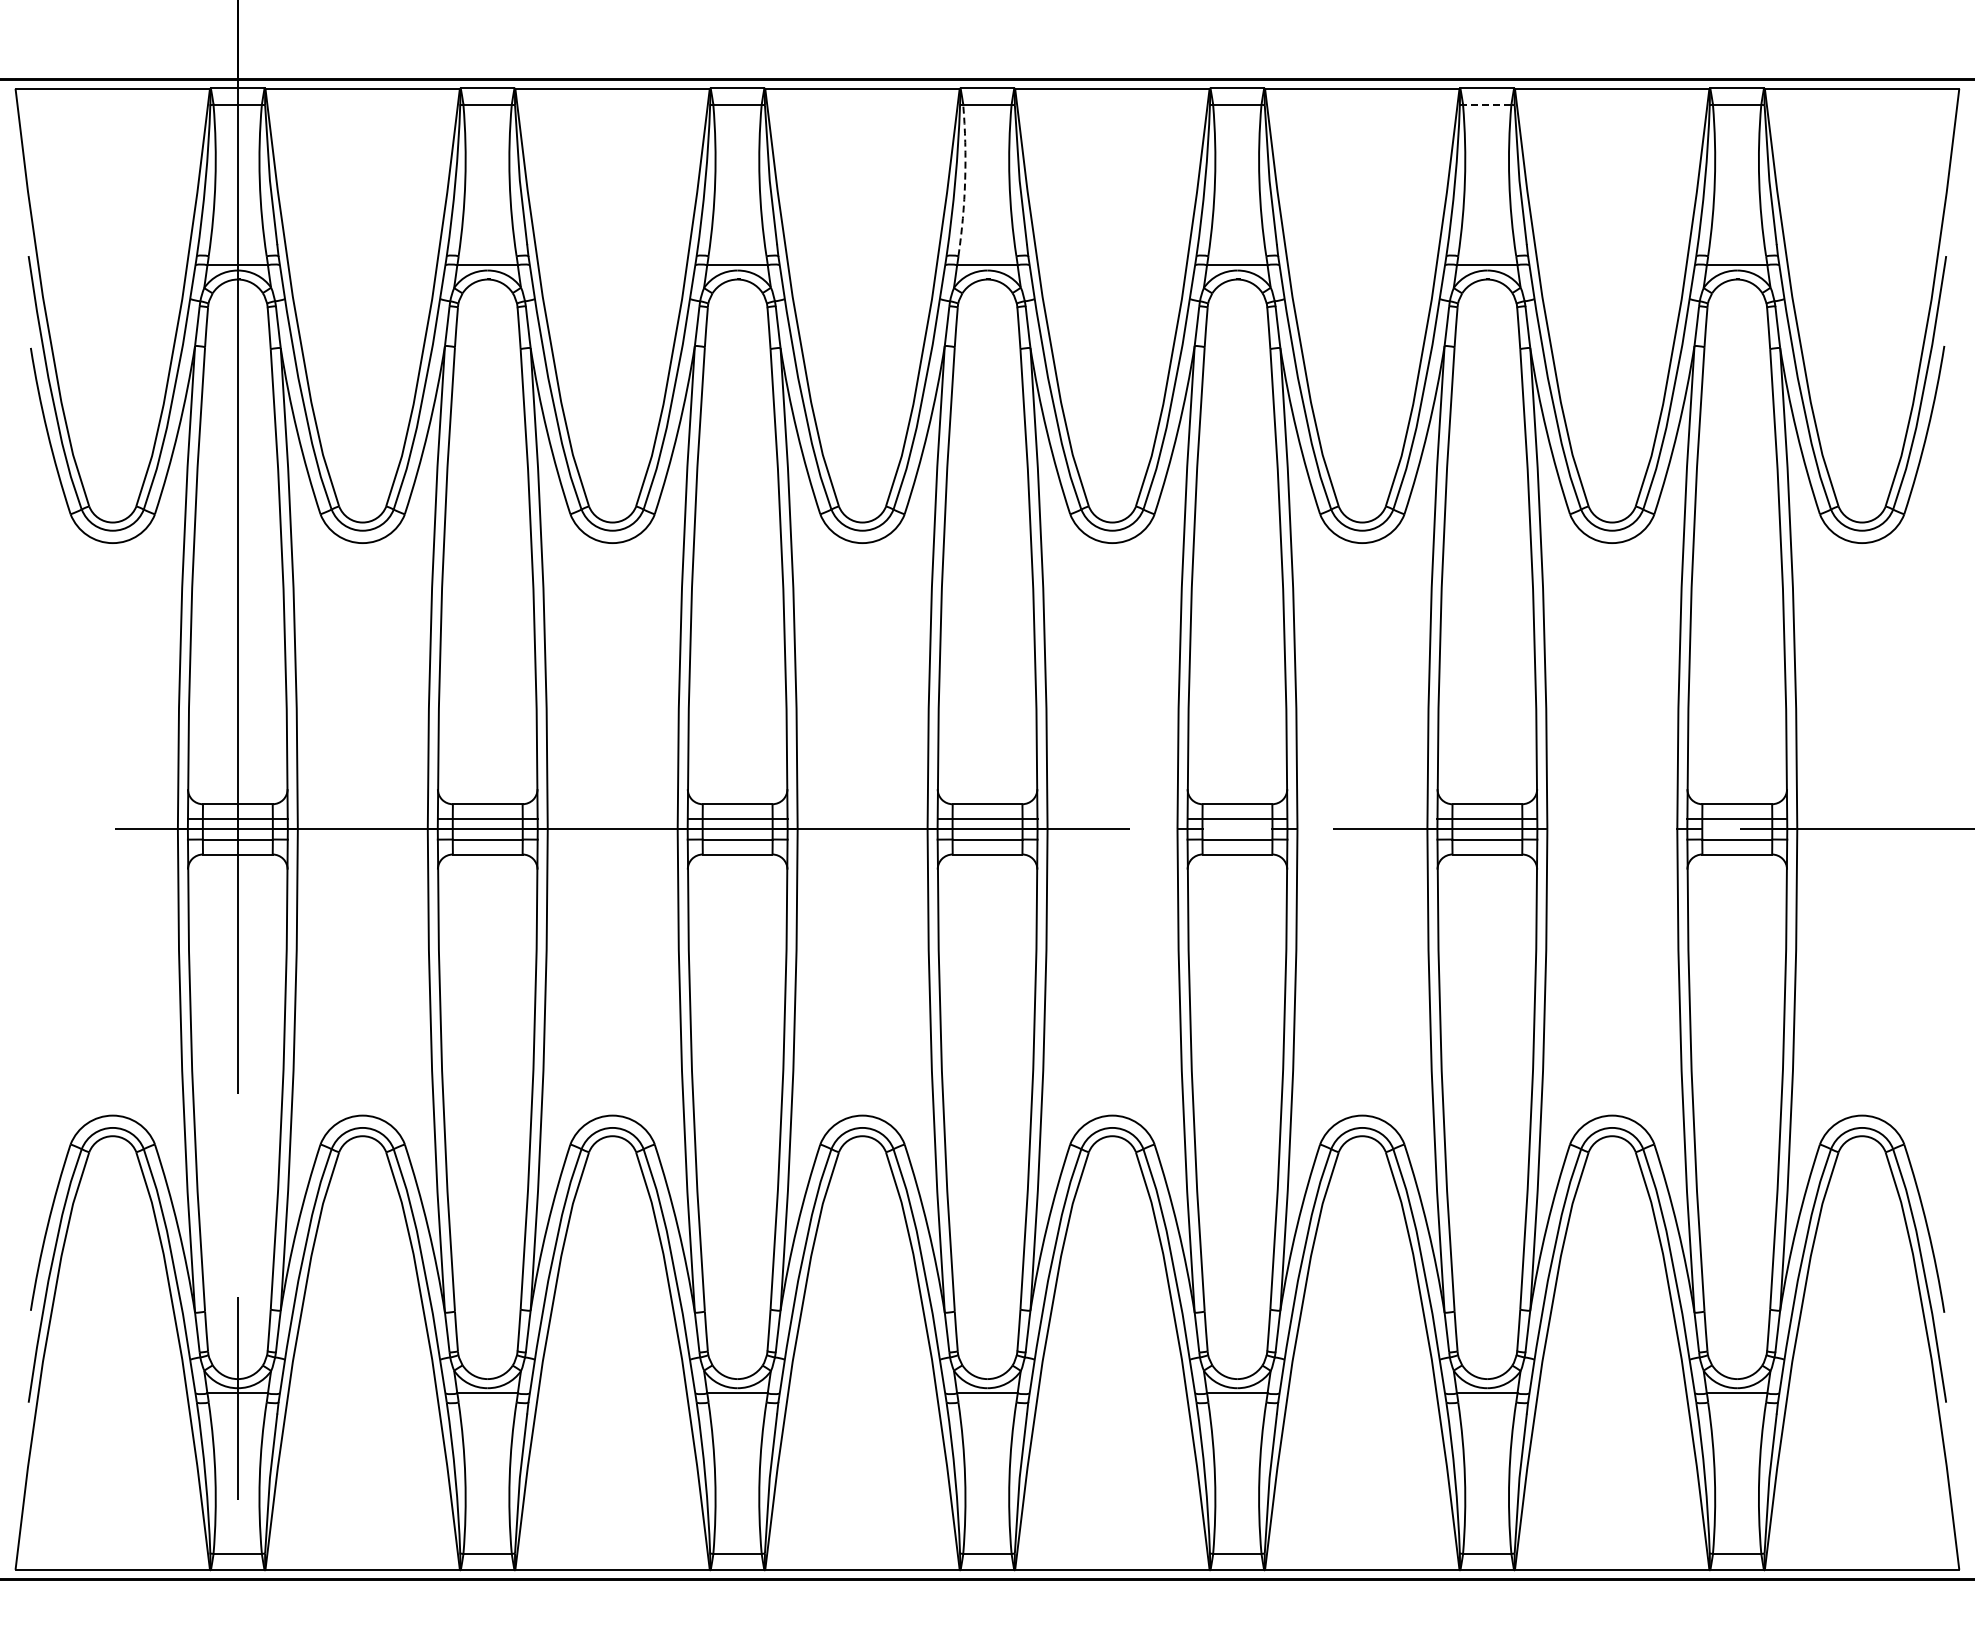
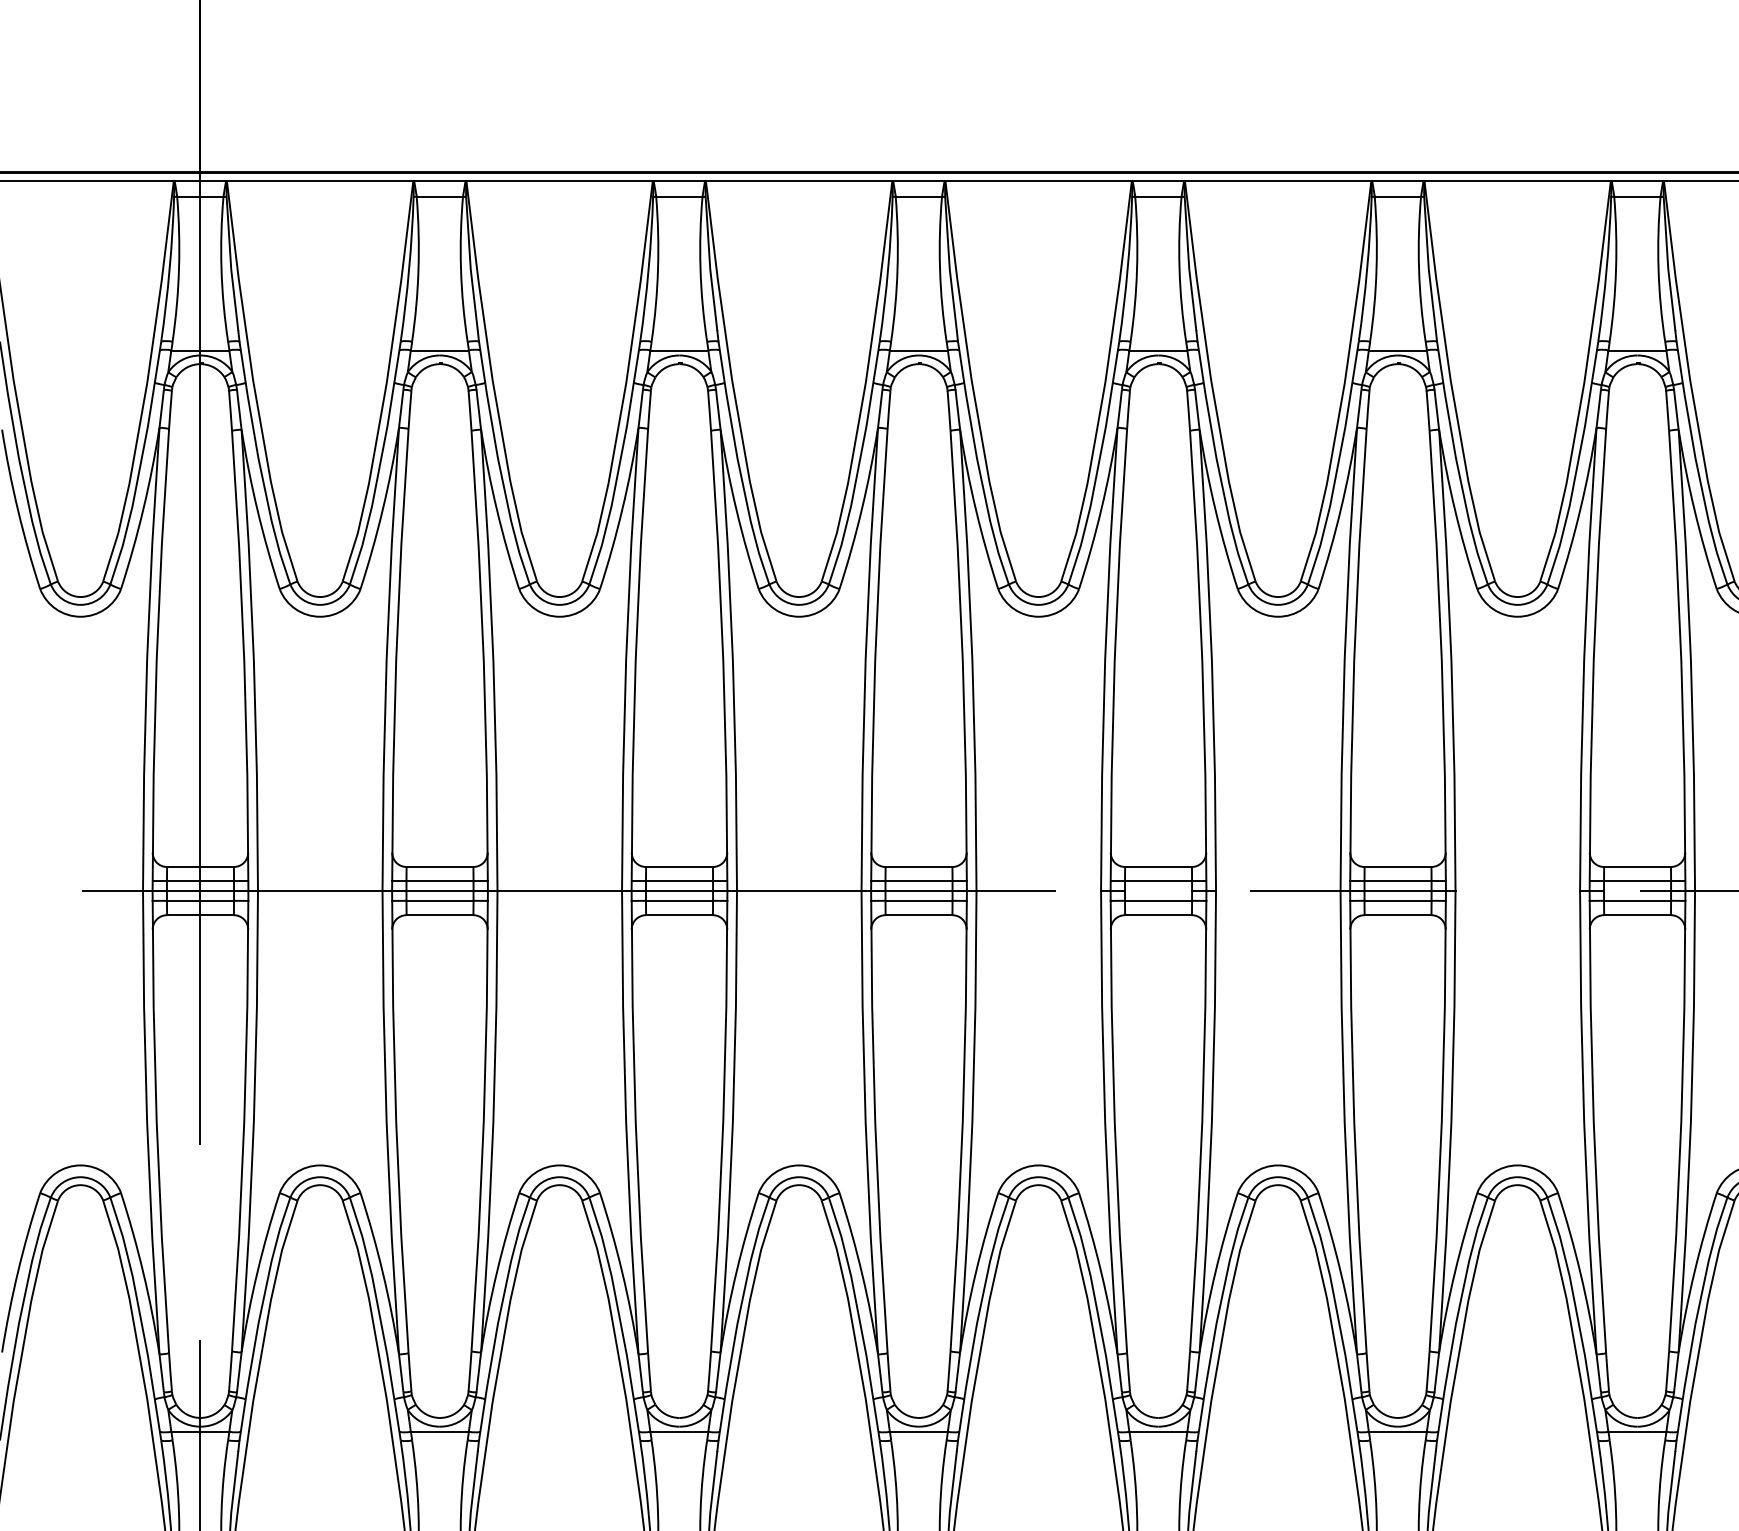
line: (1486, 104) -> (1397, 196), dashed -> solid
arc: (965, 180) -> (897, 269), dashed -> solid

